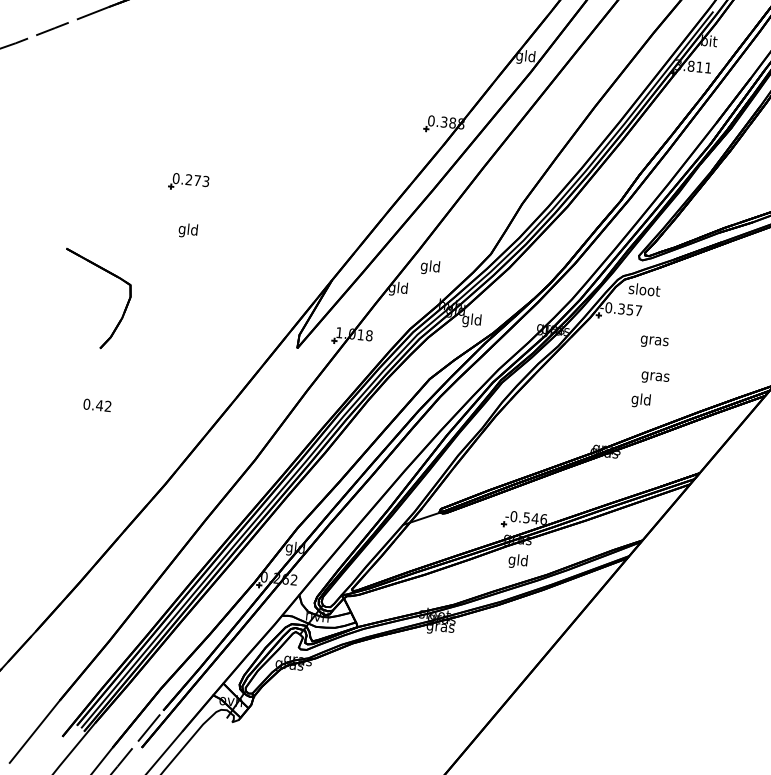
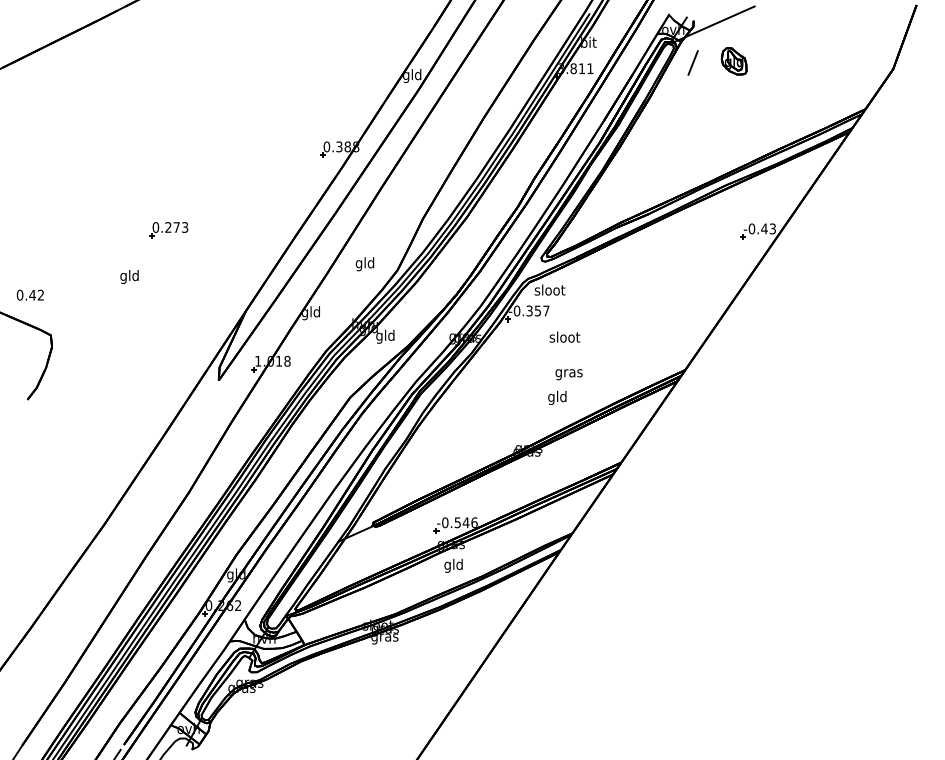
part: (188, 182) -> (168, 230), moved
text: (188, 230) -> (129, 276), moved
text: (429, 267) -> (364, 264), moved
text: (654, 340) -> (564, 338), gras -> sloot
text: (96, 404) -> (29, 294), moved

